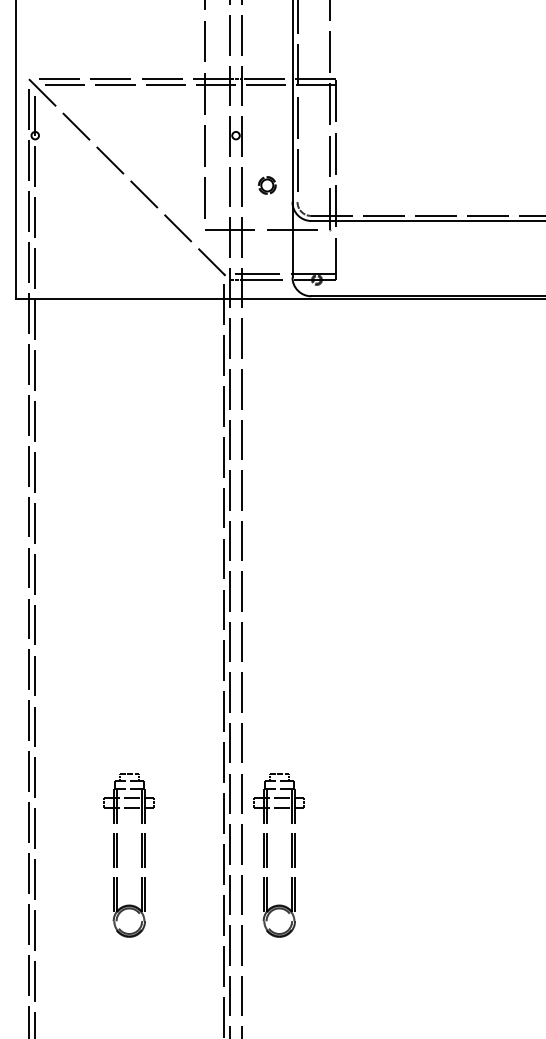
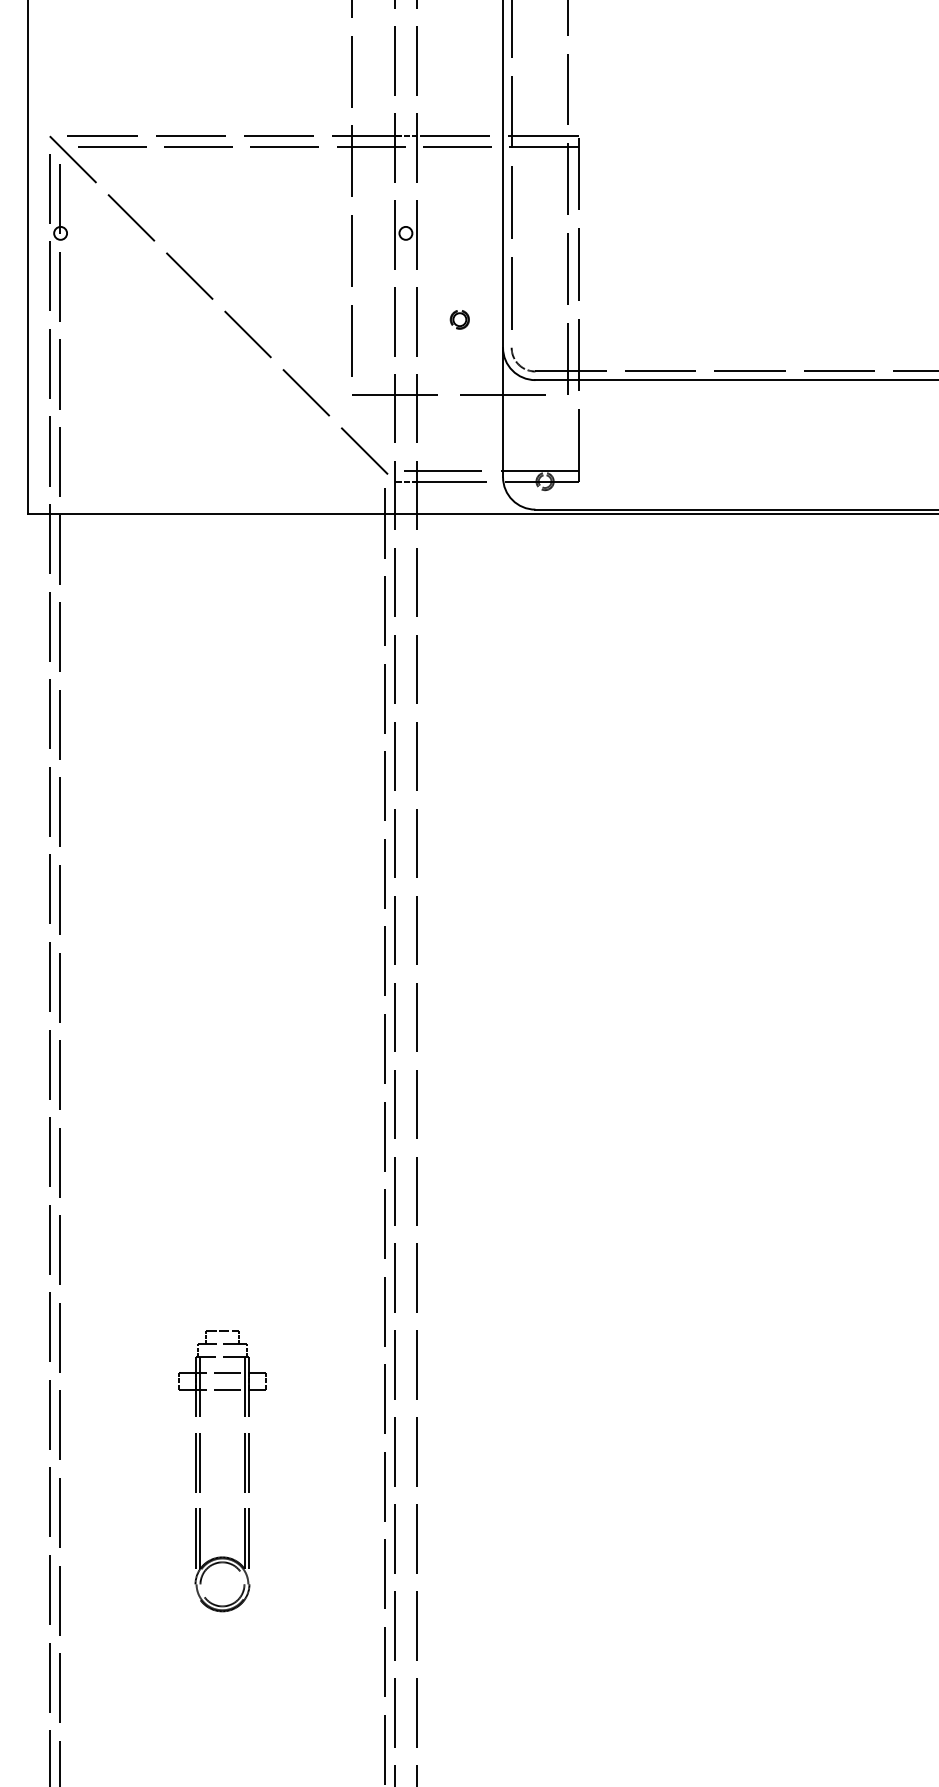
part: (267, 186) -> (460, 320), size x0.62
part: (267, 855) -> (460, 1471), removed

